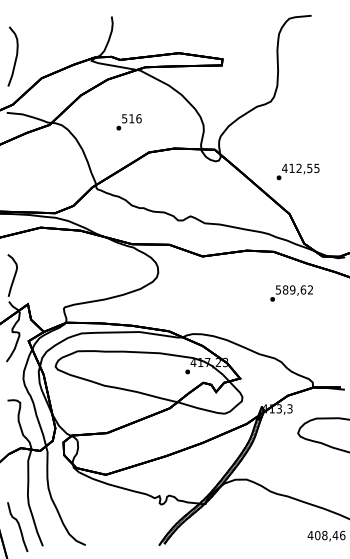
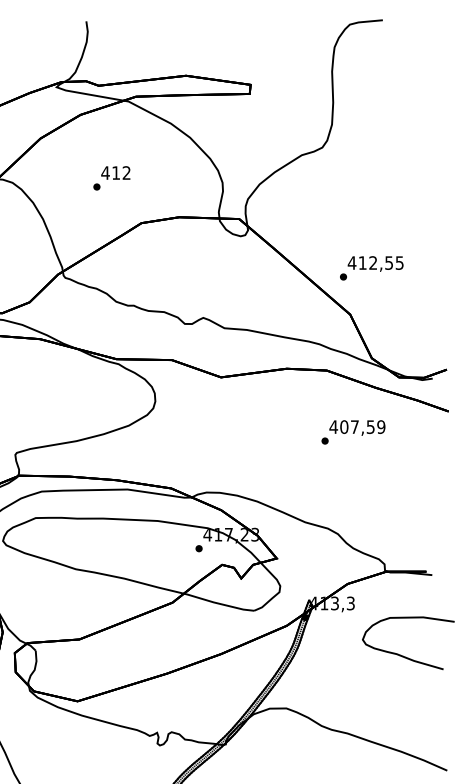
text: (131, 118) -> (115, 172), 516 -> 412
text: (297, 171) -> (370, 267), moved
text: (294, 289) -> (357, 426), 589,62 -> 407,59

